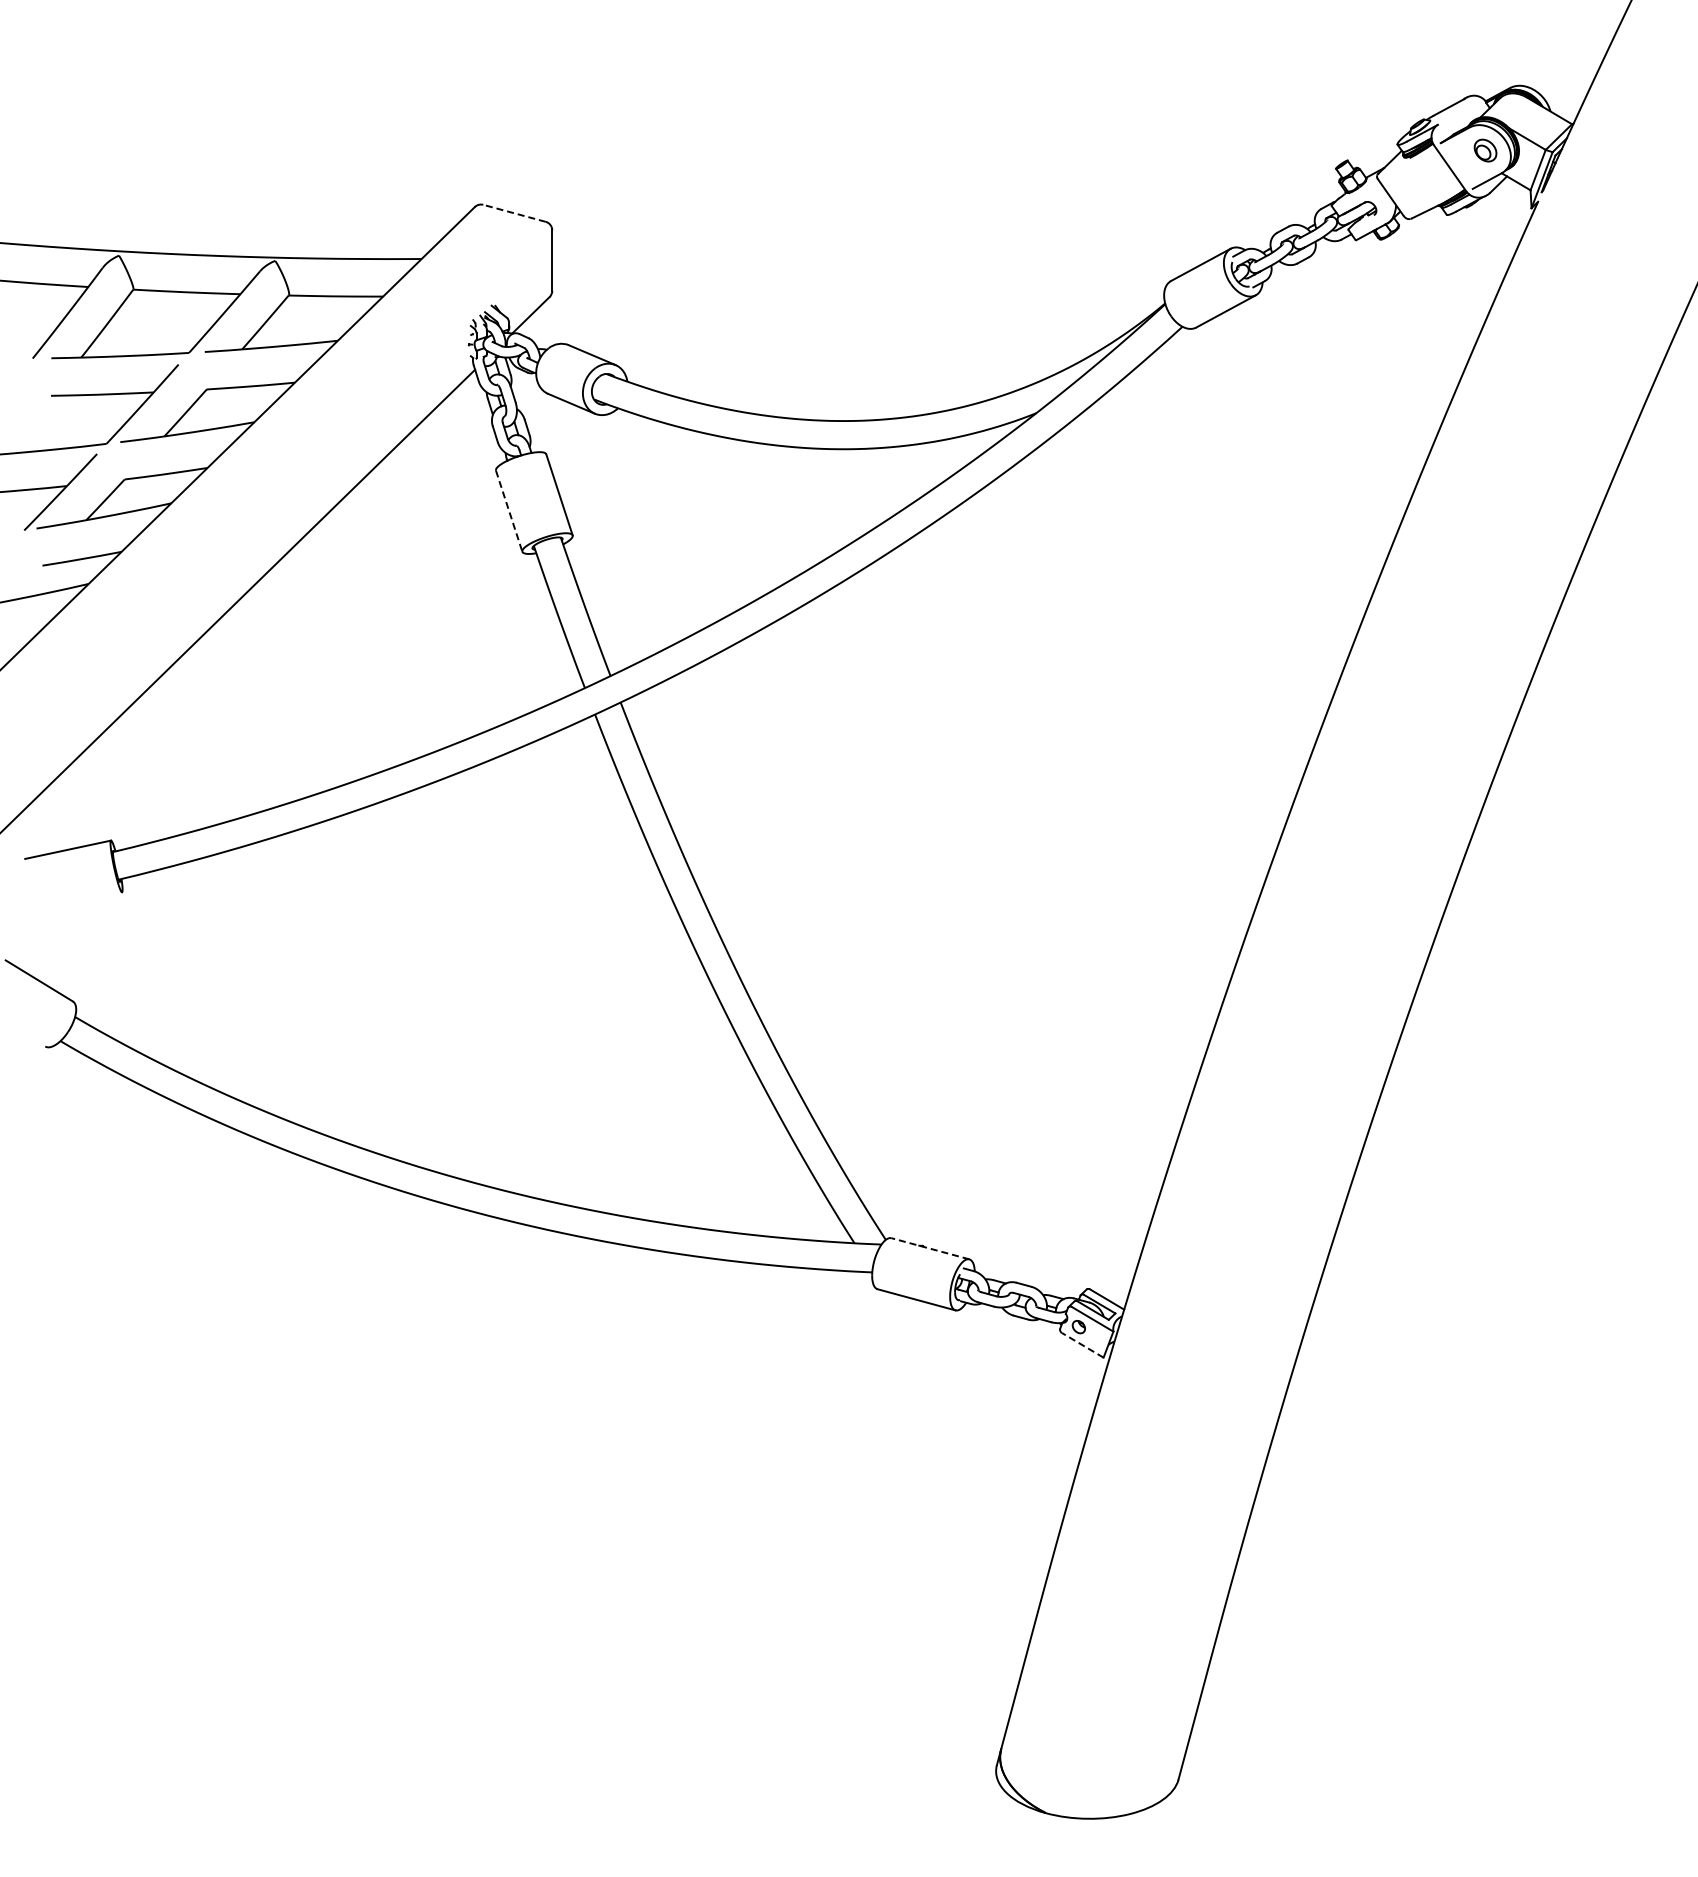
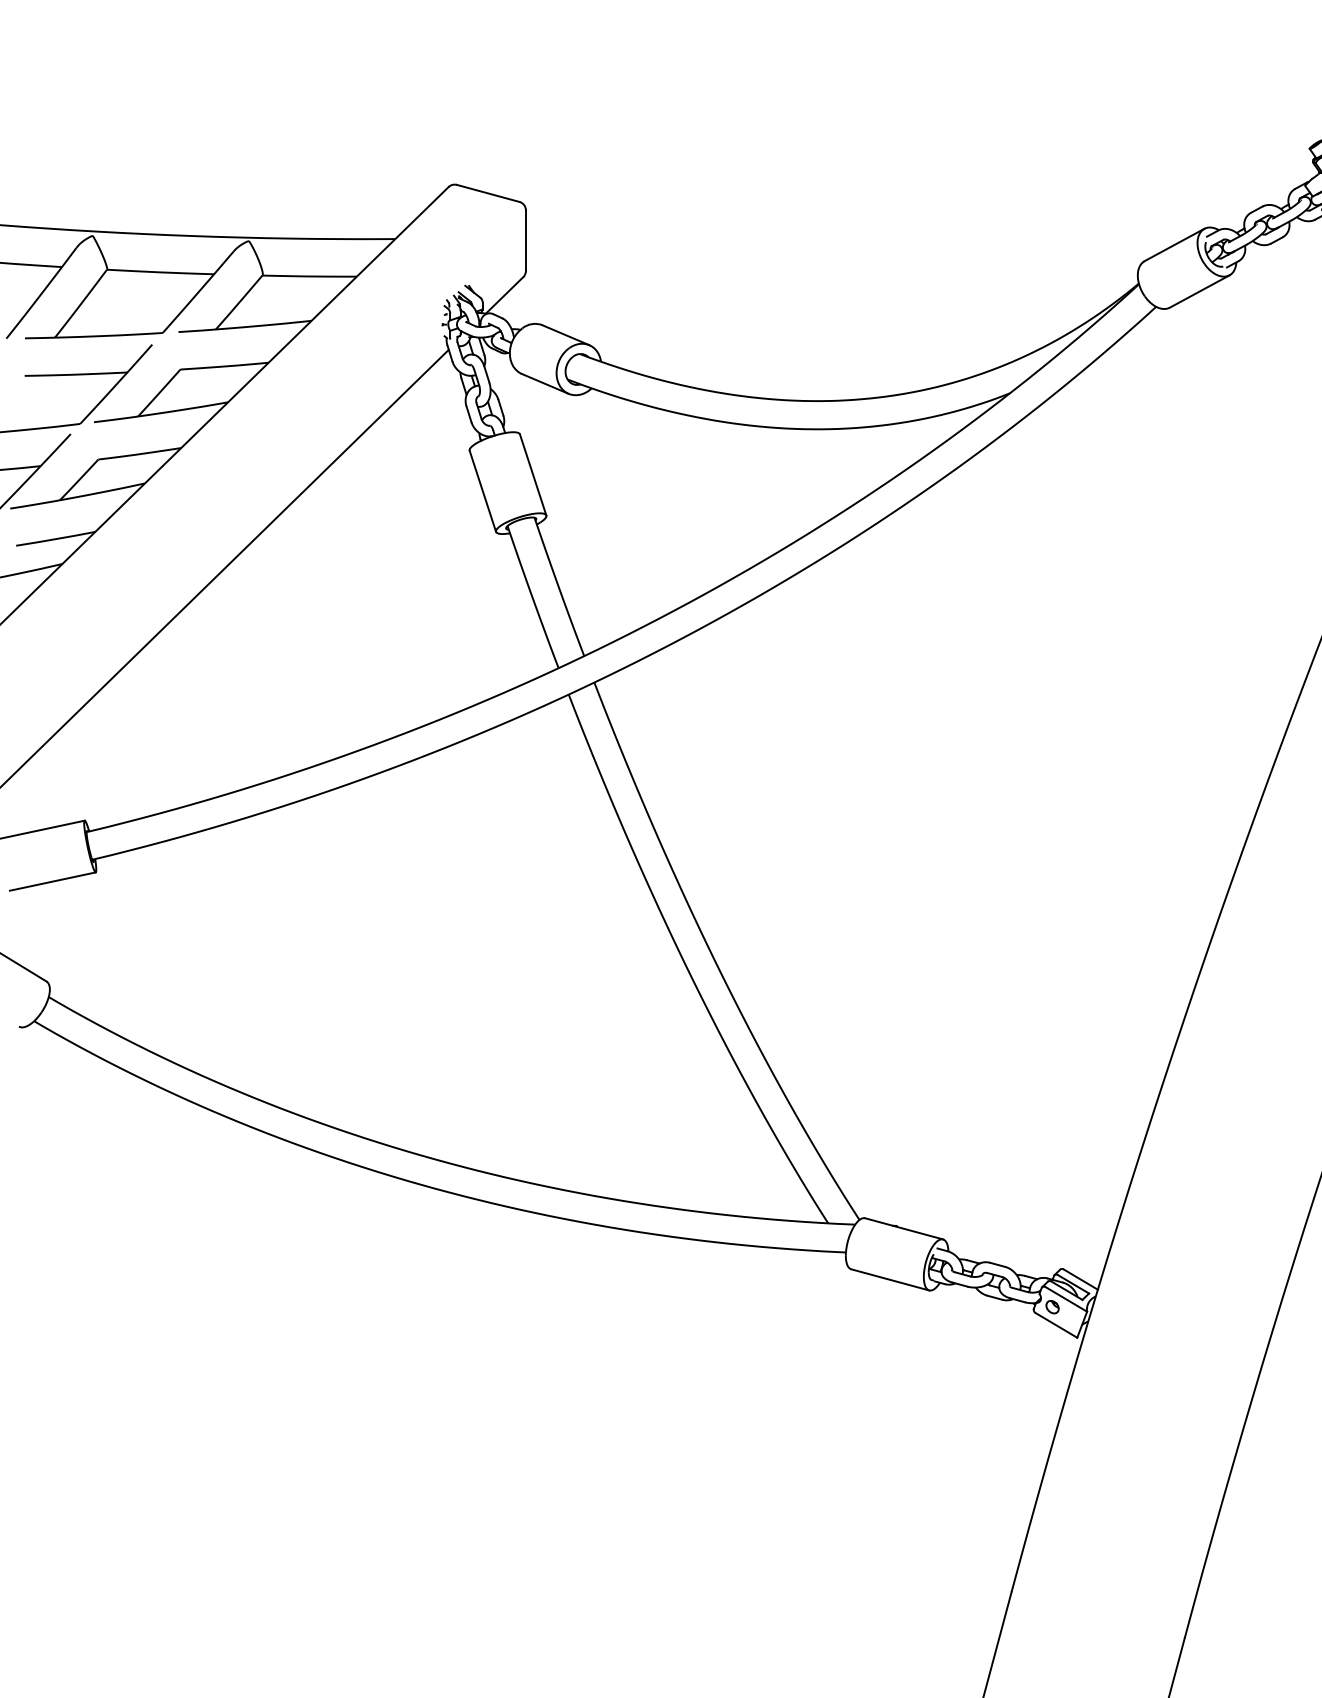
line: (514, 213) -> (488, 193), dashed -> solid
line: (509, 511) -> (483, 491), dashed -> solid
line: (79, 901) -> (53, 881), added
line: (929, 1248) -> (903, 1228), dashed -> solid
line: (1082, 1345) -> (1056, 1325), dashed -> solid

